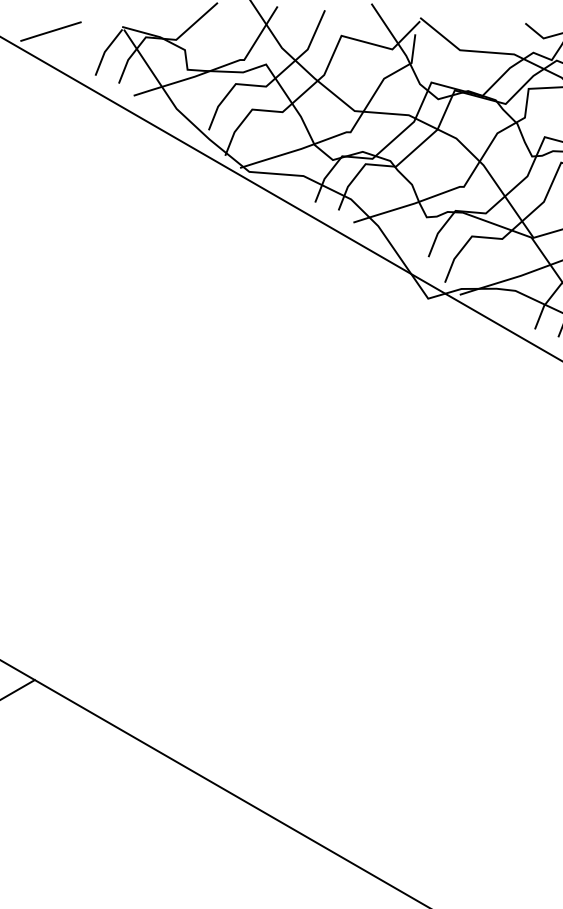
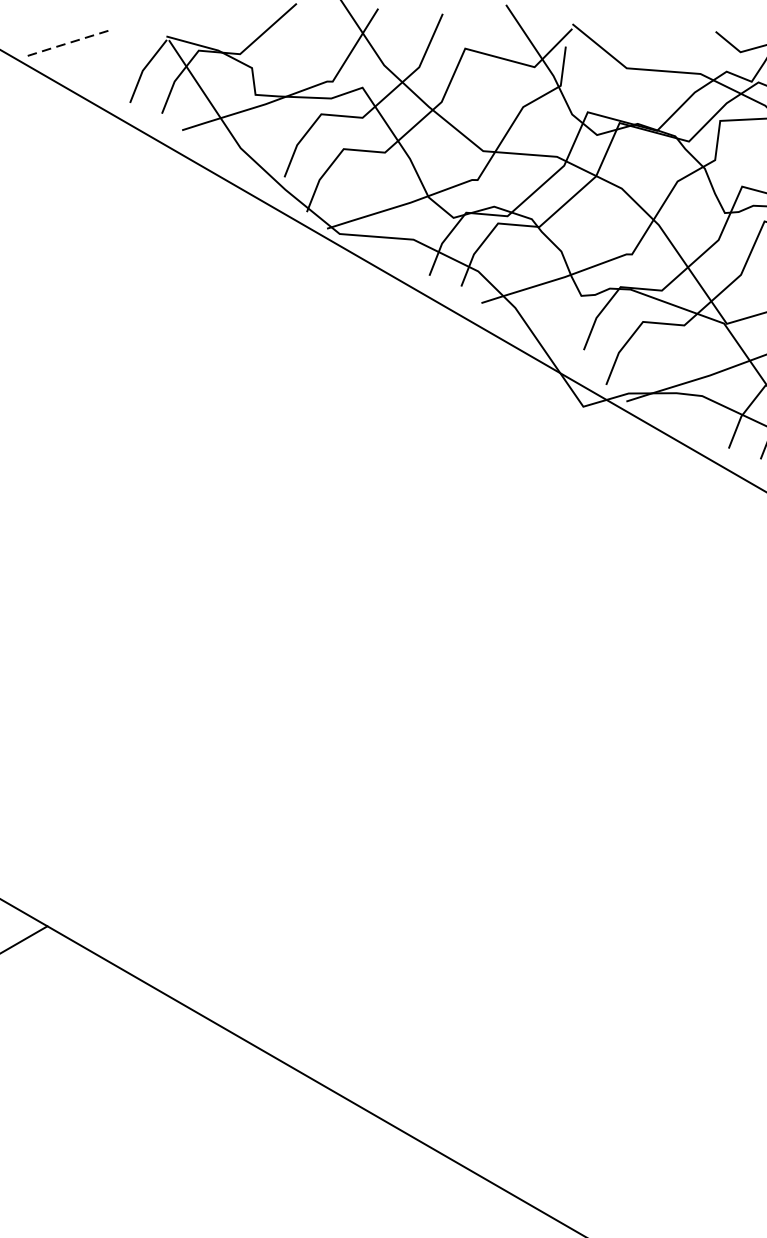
line: (50, 31) -> (68, 42), solid -> dashed

